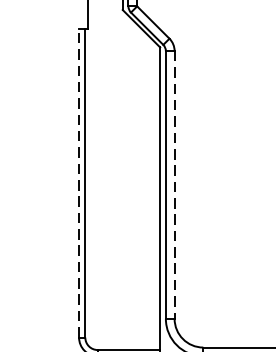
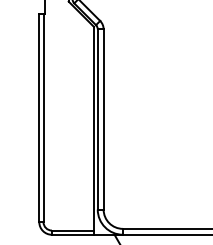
line: (79, 183) -> (39, 118), dashed -> solid
line: (174, 185) -> (103, 119), dashed -> solid

